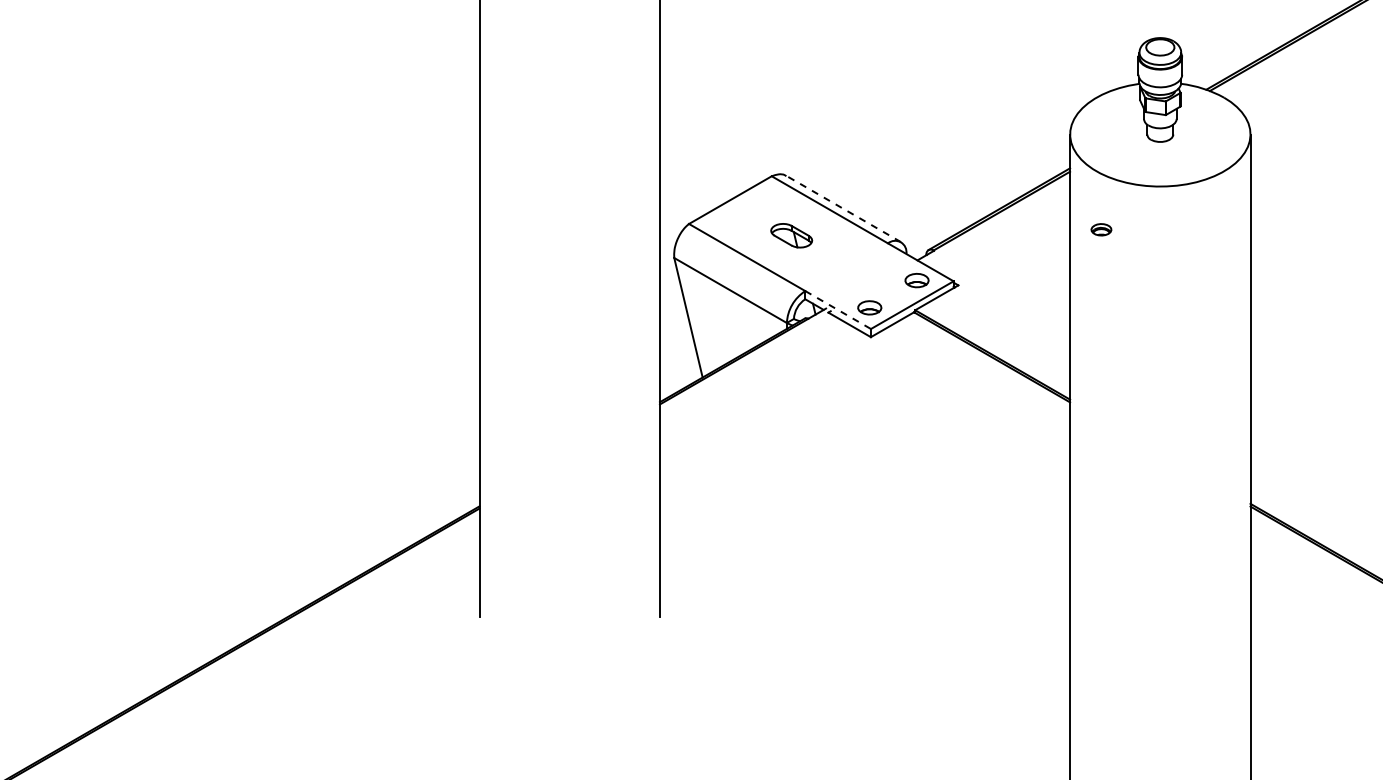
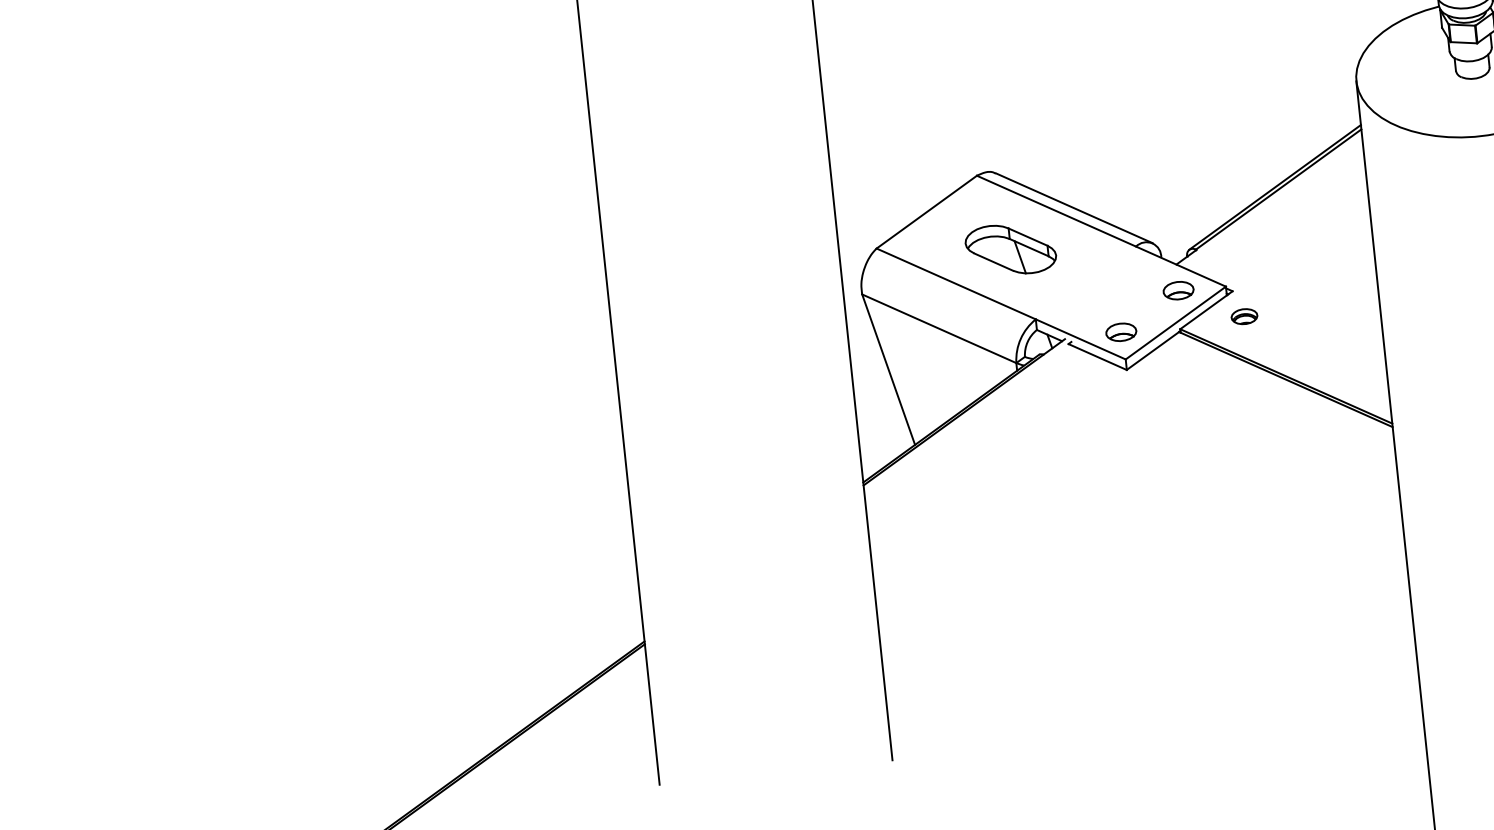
line: (843, 208) -> (1073, 207), dashed -> solid
part: (1101, 229) -> (1244, 316), moved
part: (791, 235) -> (1010, 249), size x1.67
line: (838, 310) -> (1081, 339), dashed -> solid

